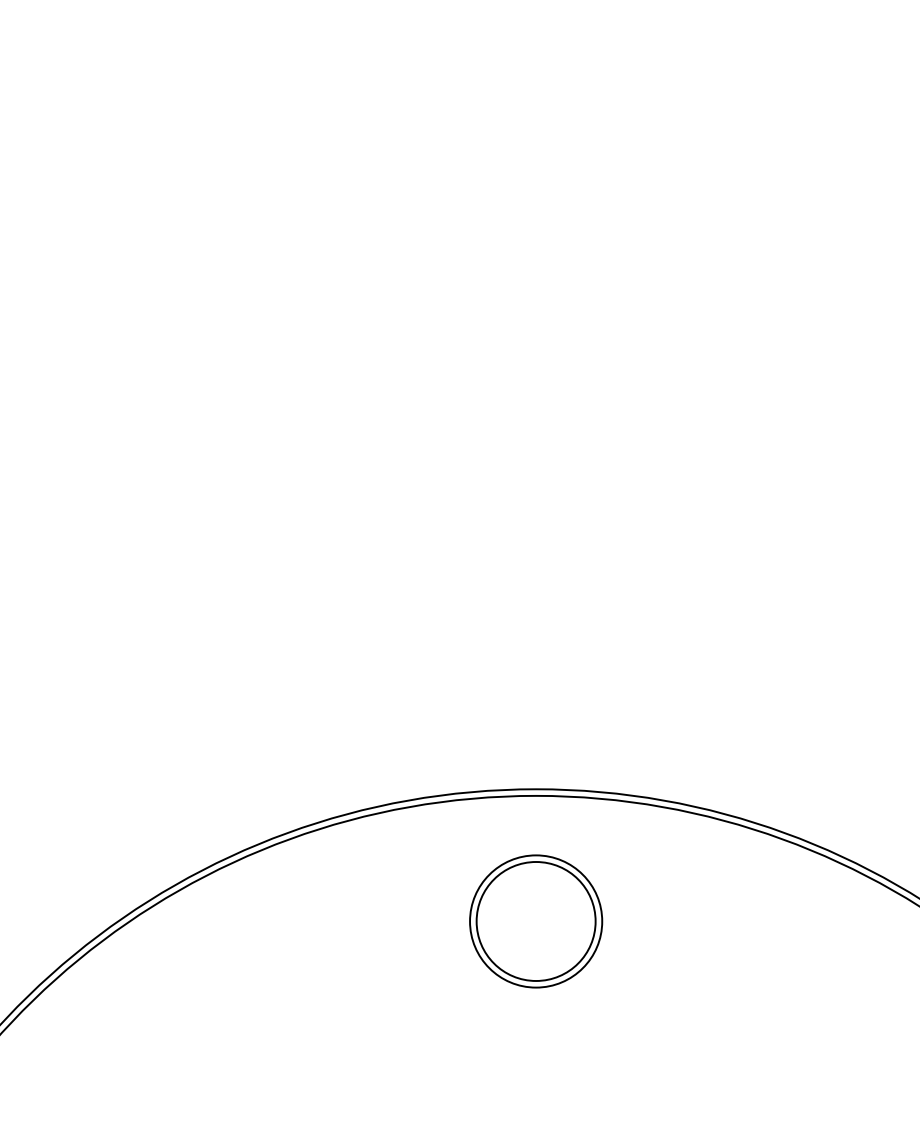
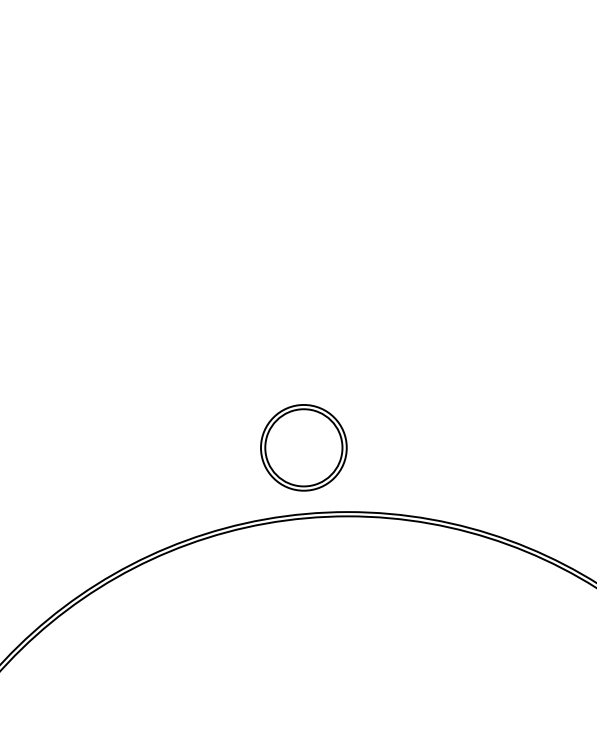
part: (535, 920) -> (303, 447), moved

